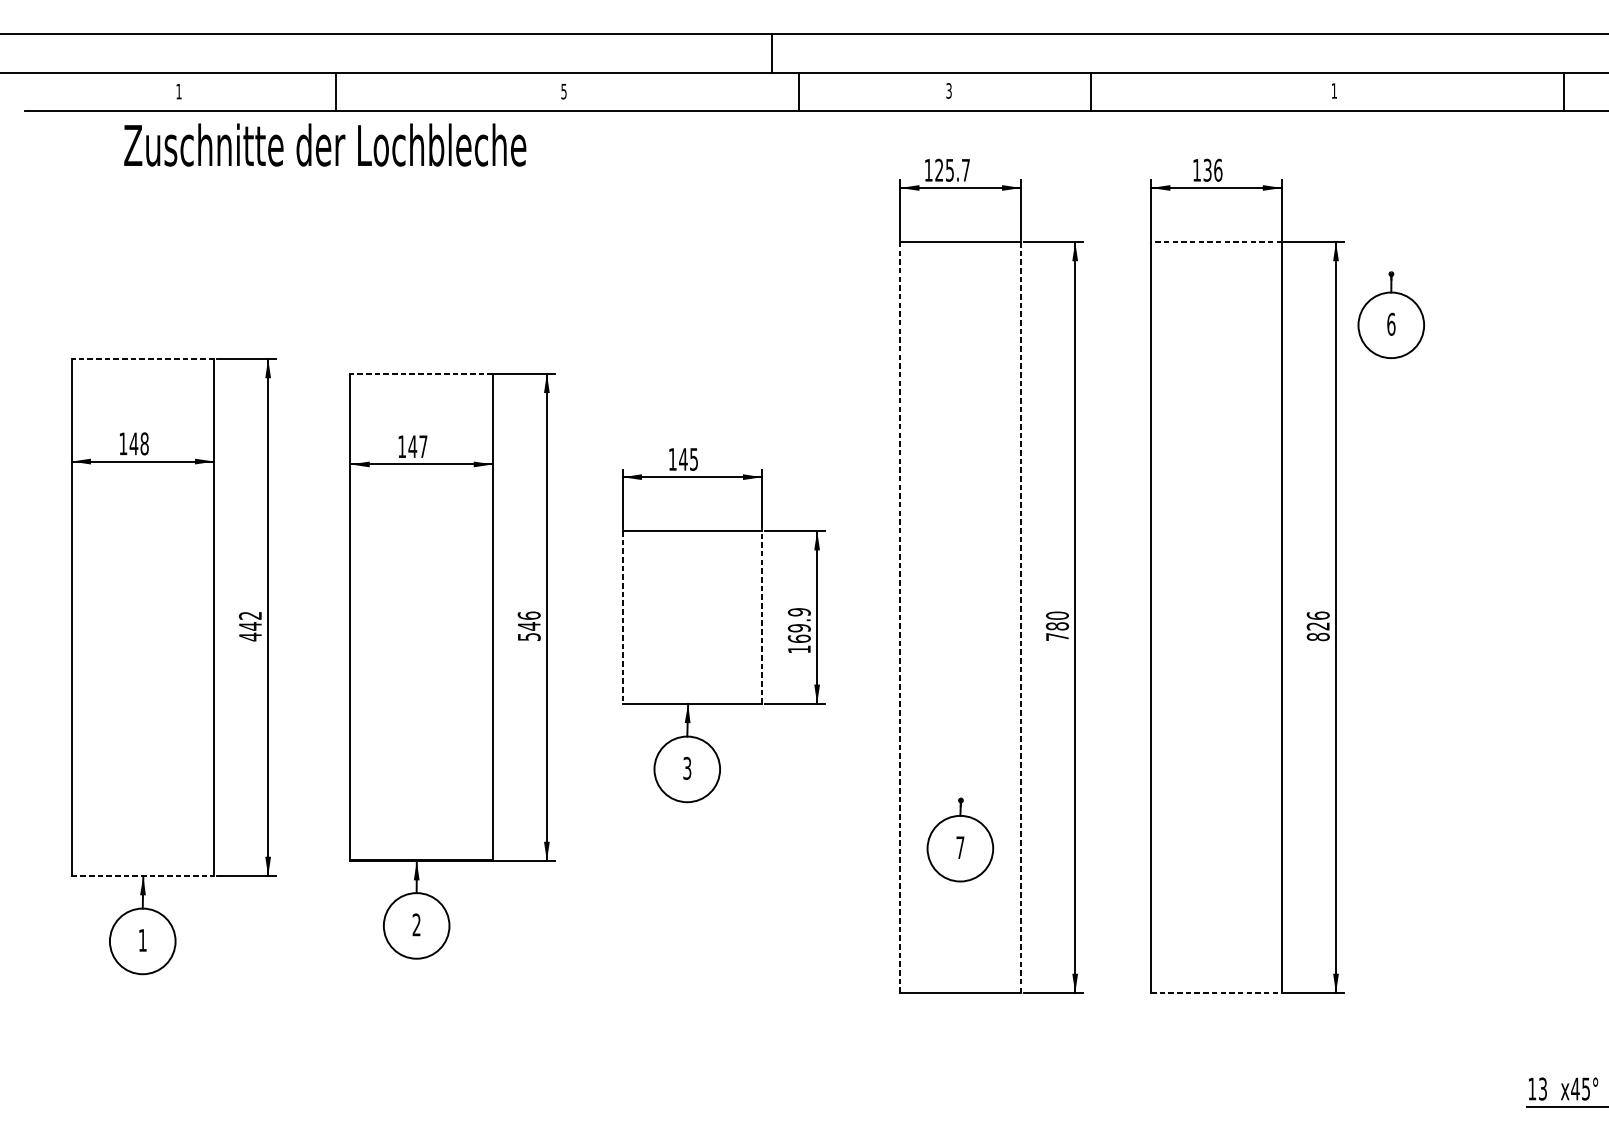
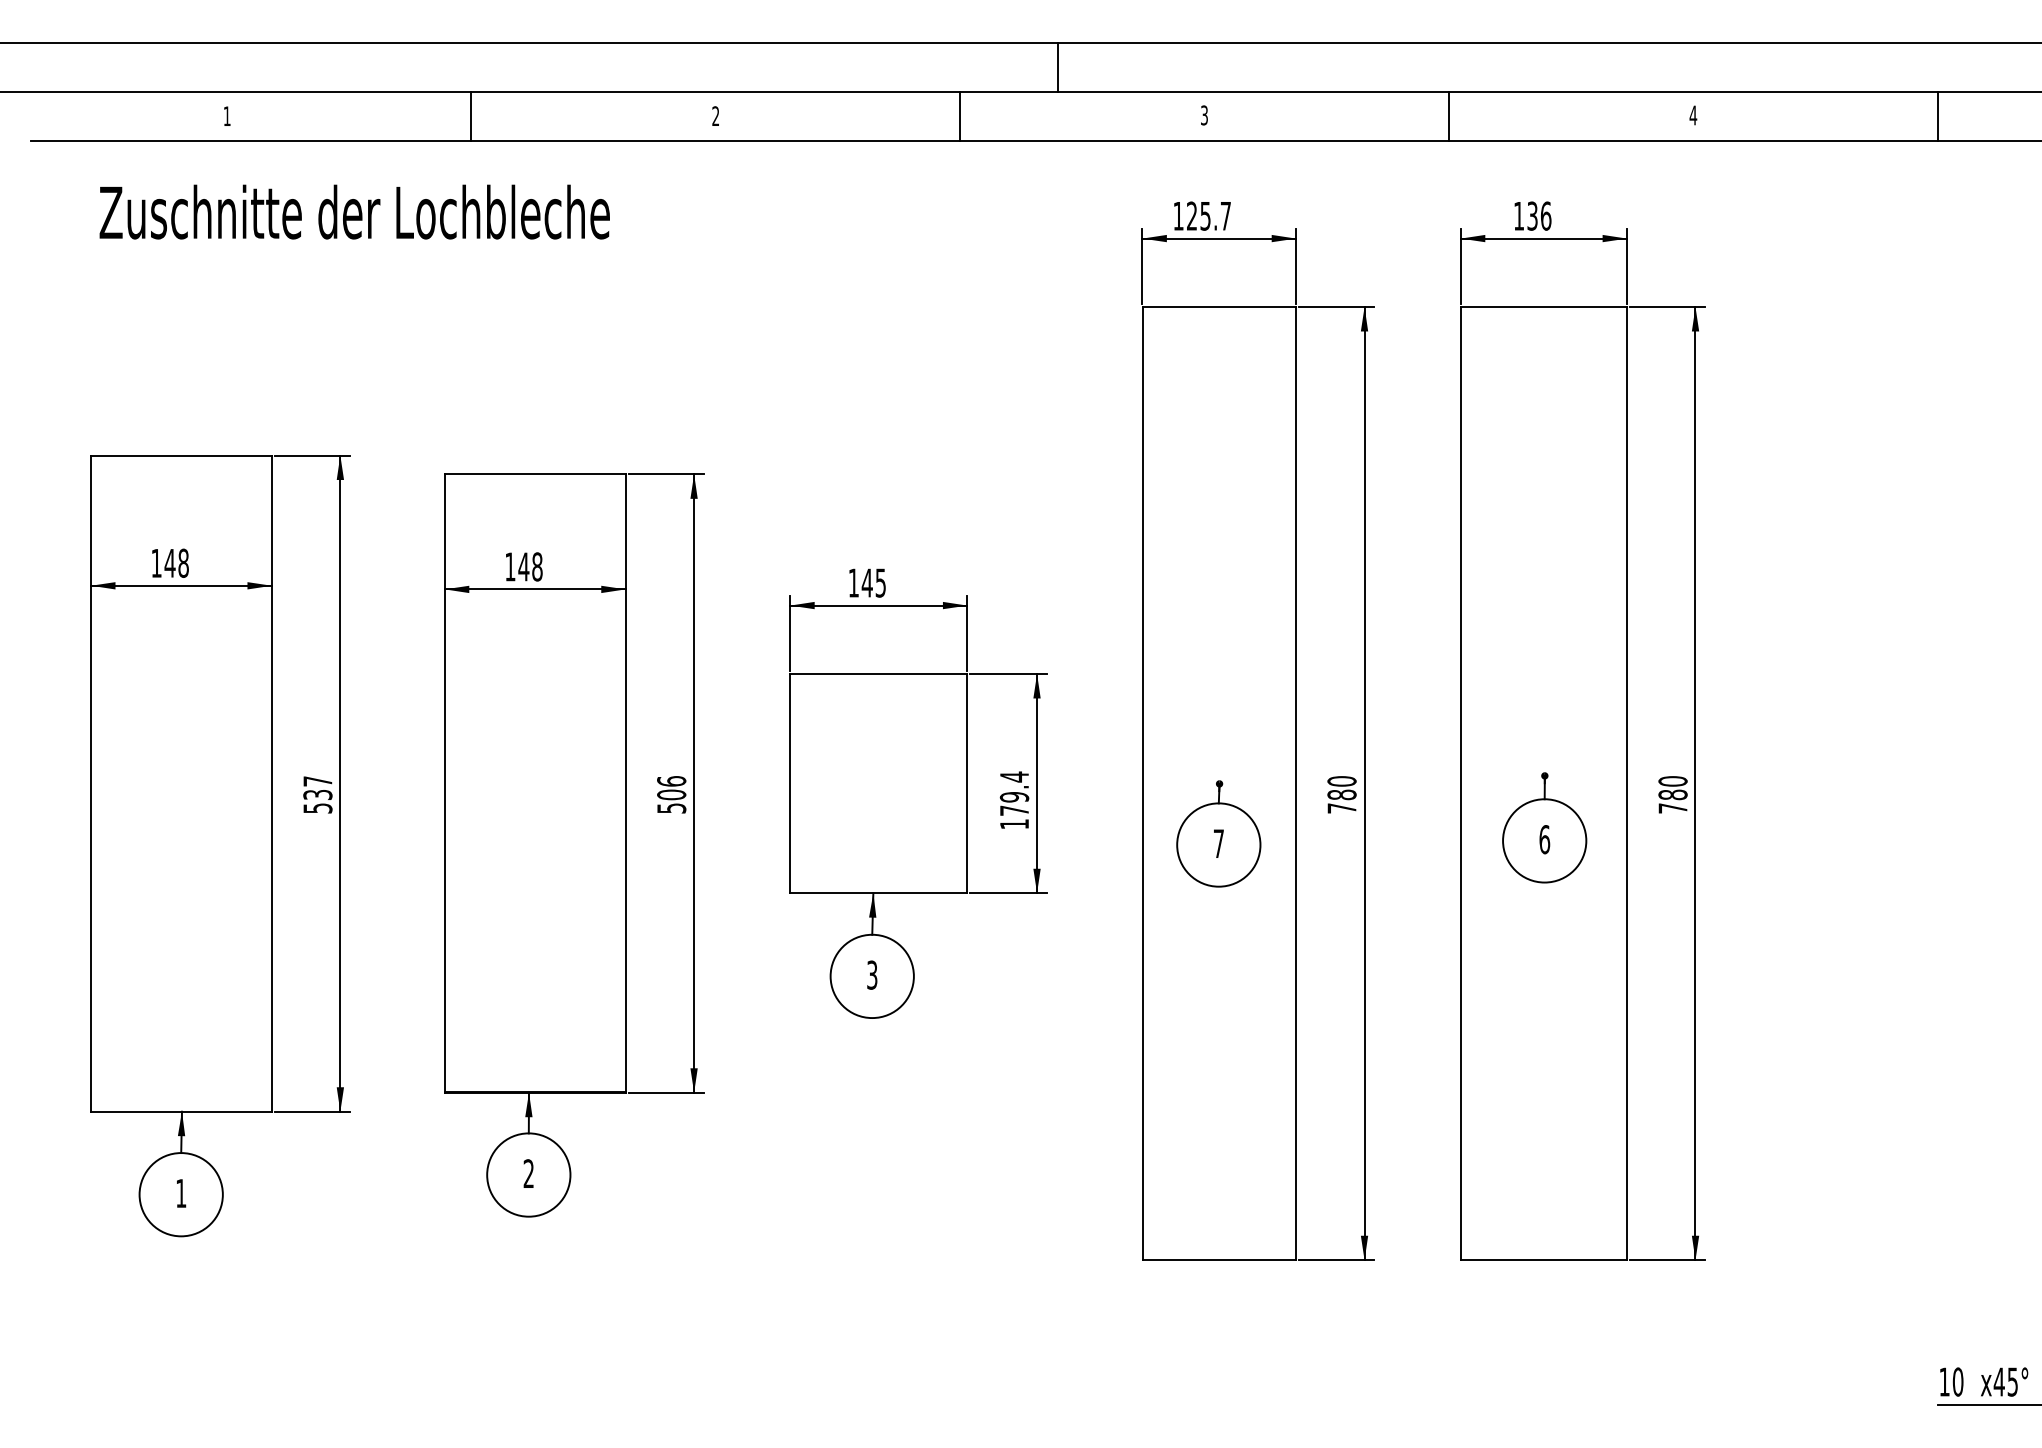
line: (771, 53) -> (1057, 67), moved
line: (336, 91) -> (471, 116), moved
text: (563, 91) -> (715, 116), 5 -> 2
line: (798, 91) -> (959, 116), moved
line: (1090, 91) -> (1448, 116), moved
text: (1334, 91) -> (1693, 115), 1 -> 4
line: (1563, 91) -> (1937, 116), moved
text: (325, 144) -> (354, 211), moved
line: (1216, 242) -> (1543, 307), dashed -> solid
part: (1391, 314) -> (1544, 827), moved
line: (142, 358) -> (181, 455), dashed -> solid
line: (421, 373) -> (534, 474), dashed -> solid
text: (423, 446) -> (537, 566), 147 -> 148
line: (622, 617) -> (790, 783), dashed -> solid
line: (762, 617) -> (967, 783), dashed -> solid
line: (900, 617) -> (1142, 783), dashed -> solid
line: (1021, 617) -> (1296, 783), dashed -> solid
text: (799, 625) -> (1014, 793), 169.9 -> 179.4
text: (250, 626) -> (317, 795), 442 -> 537
text: (529, 626) -> (671, 794), 546 -> 506
text: (1317, 626) -> (1672, 794), 826 -> 780
part: (960, 839) -> (1218, 833), moved
line: (143, 875) -> (182, 1111), dashed -> solid
line: (1217, 993) -> (1544, 1260), dashed -> solid
text: (1542, 1088) -> (1957, 1381), 13 -> 10

